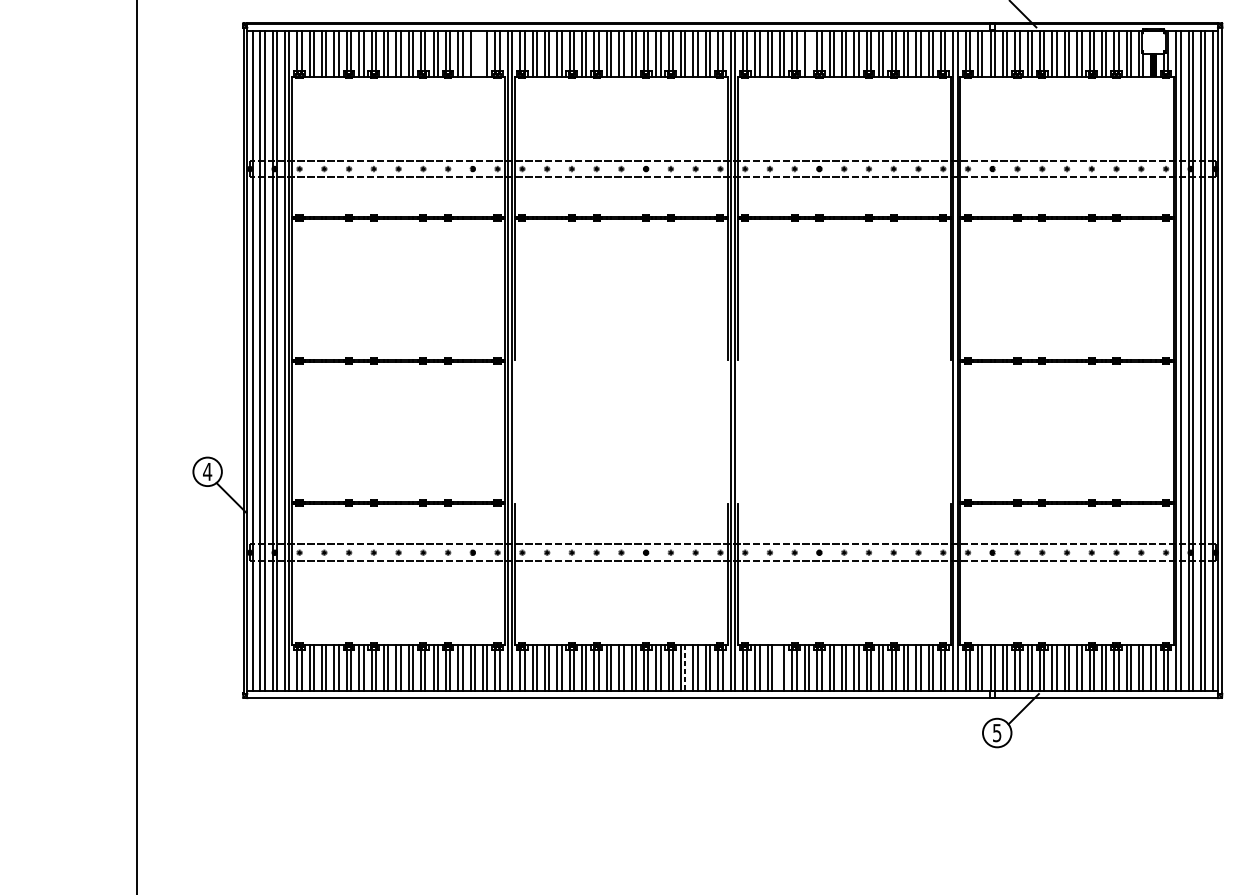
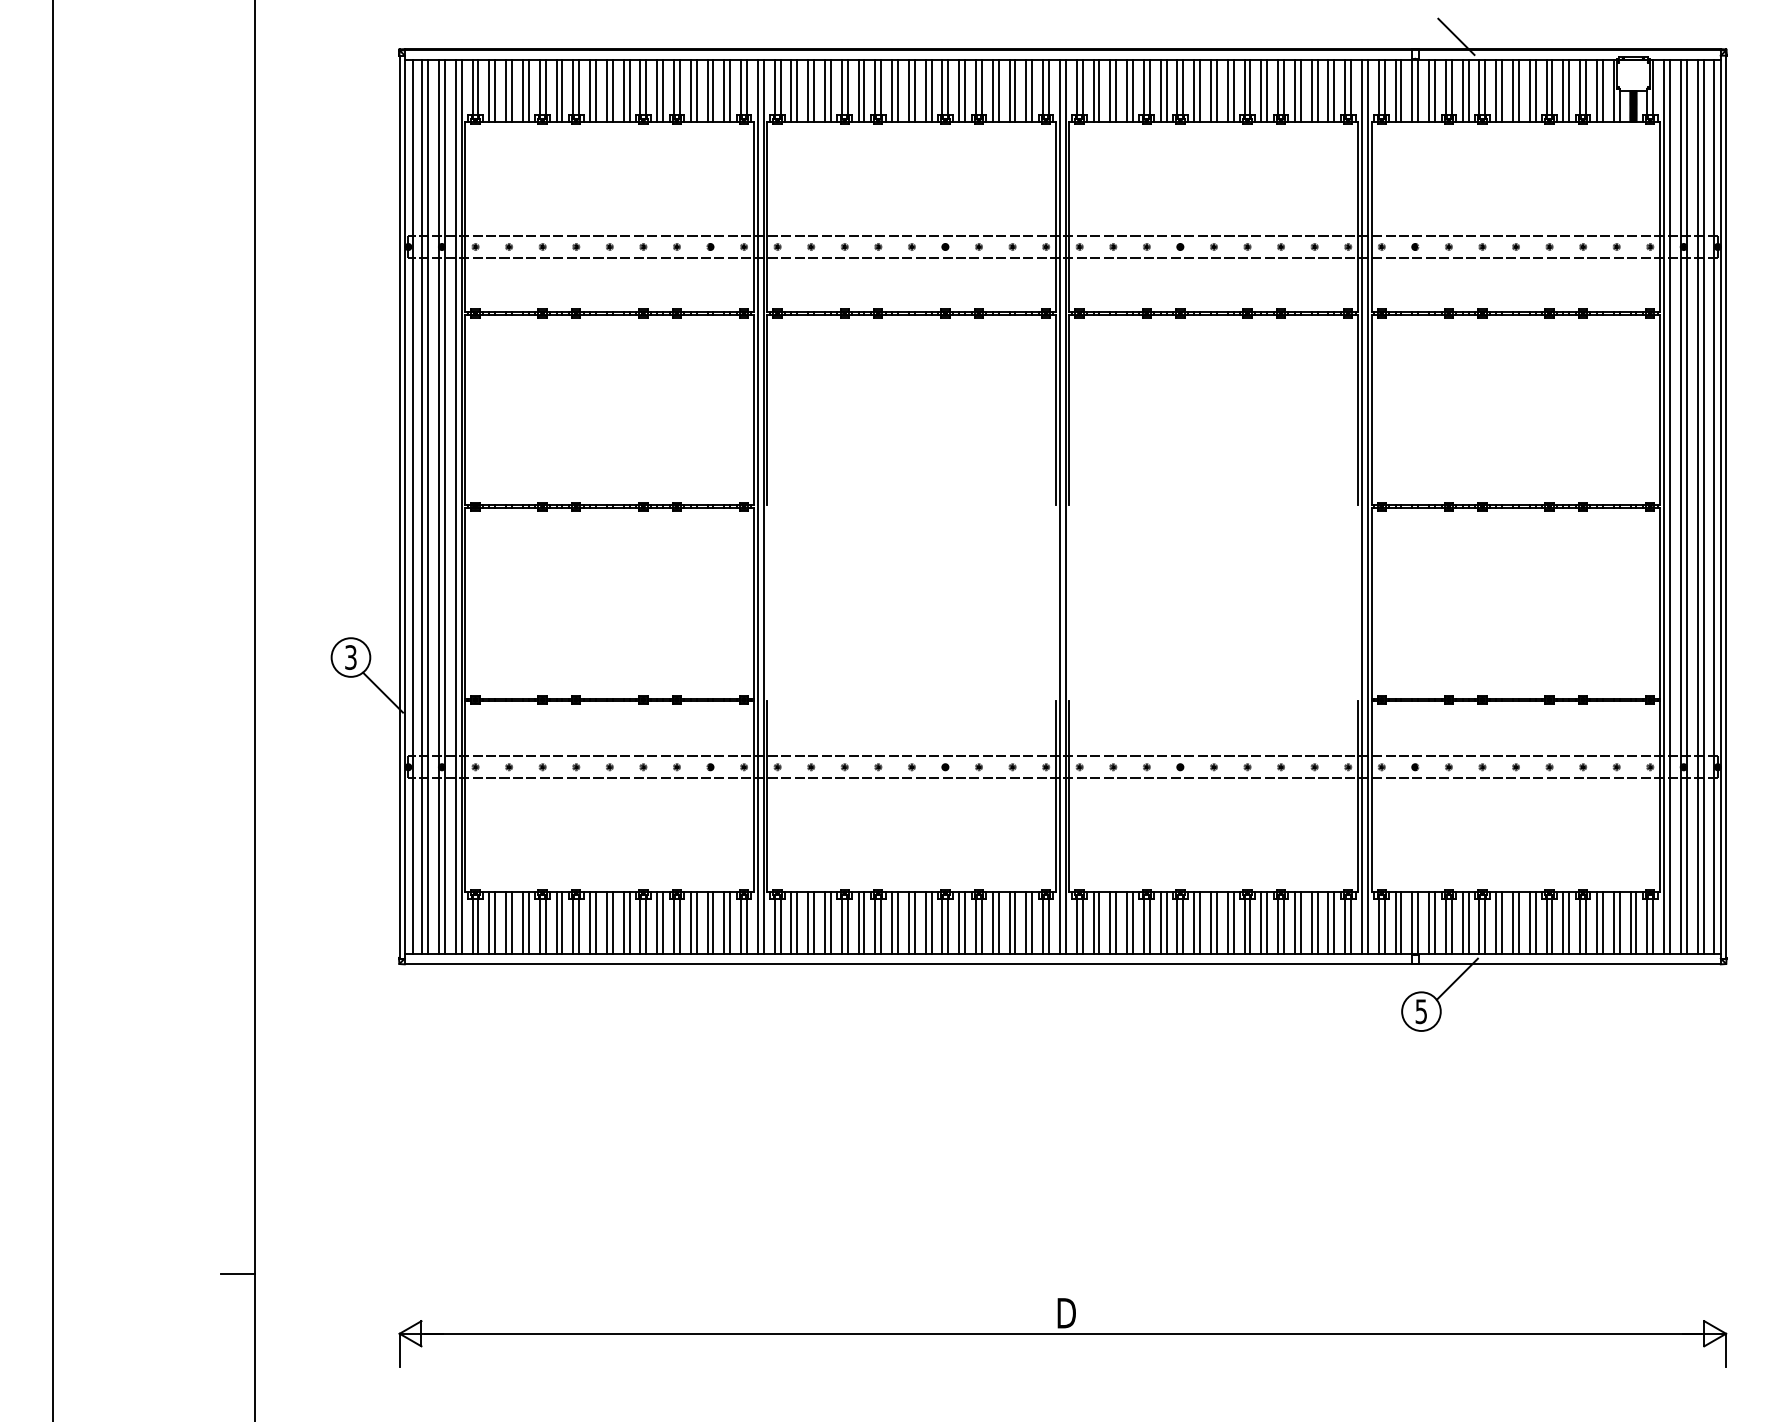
line: (475, 53) -> (713, 90), added
line: (483, 53) -> (724, 90), added
line: (809, 53) -> (1166, 90), added
text: (207, 471) -> (350, 657), 4 -> 3
line: (780, 667) -> (1127, 922), added
line: (685, 668) -> (998, 923), dashed -> solid

